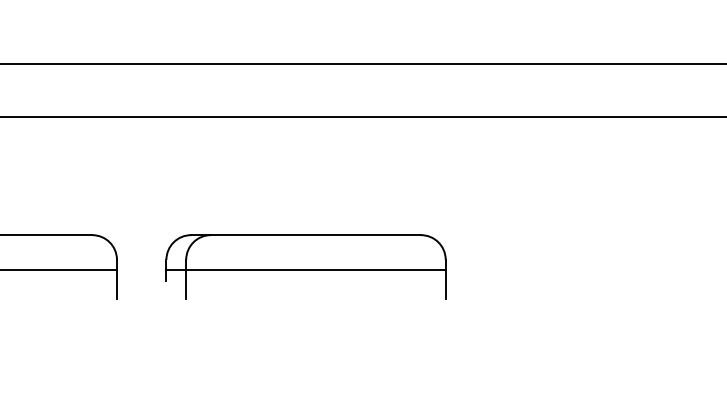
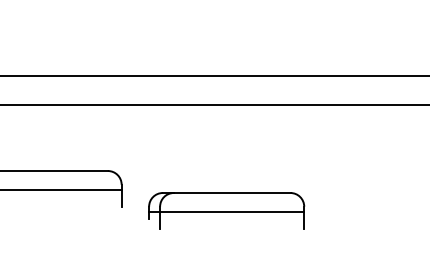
part: (305, 266) -> (226, 210), moved

